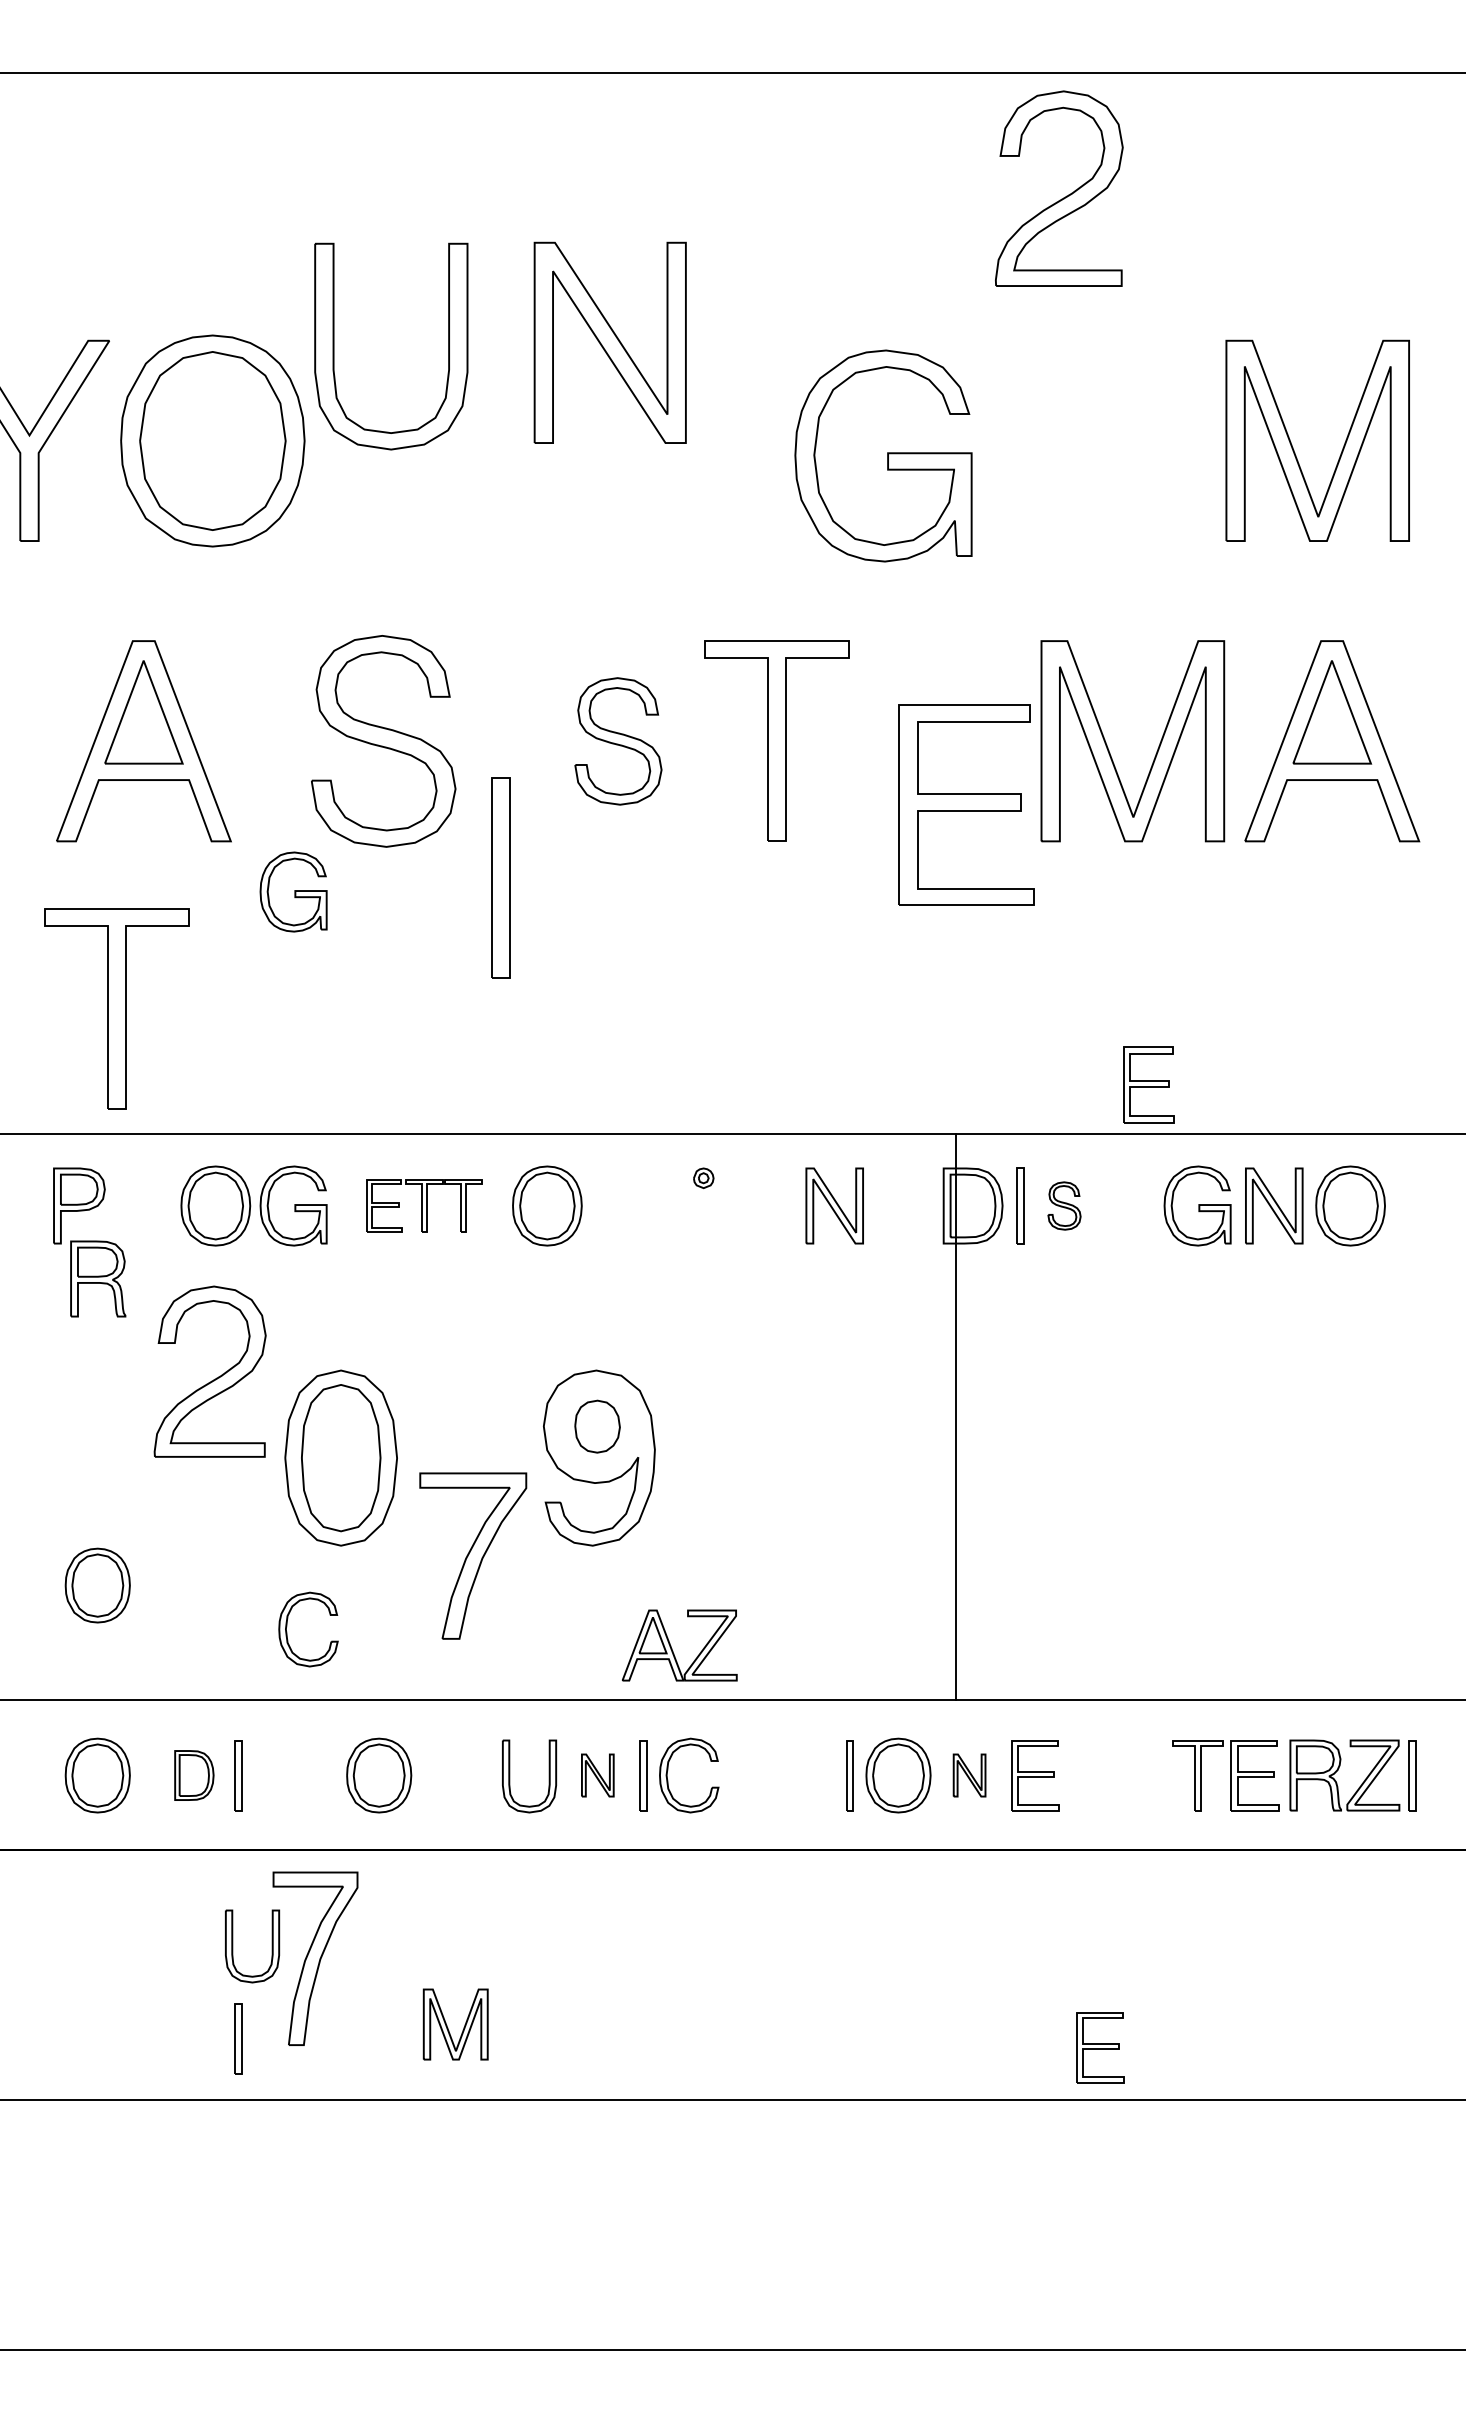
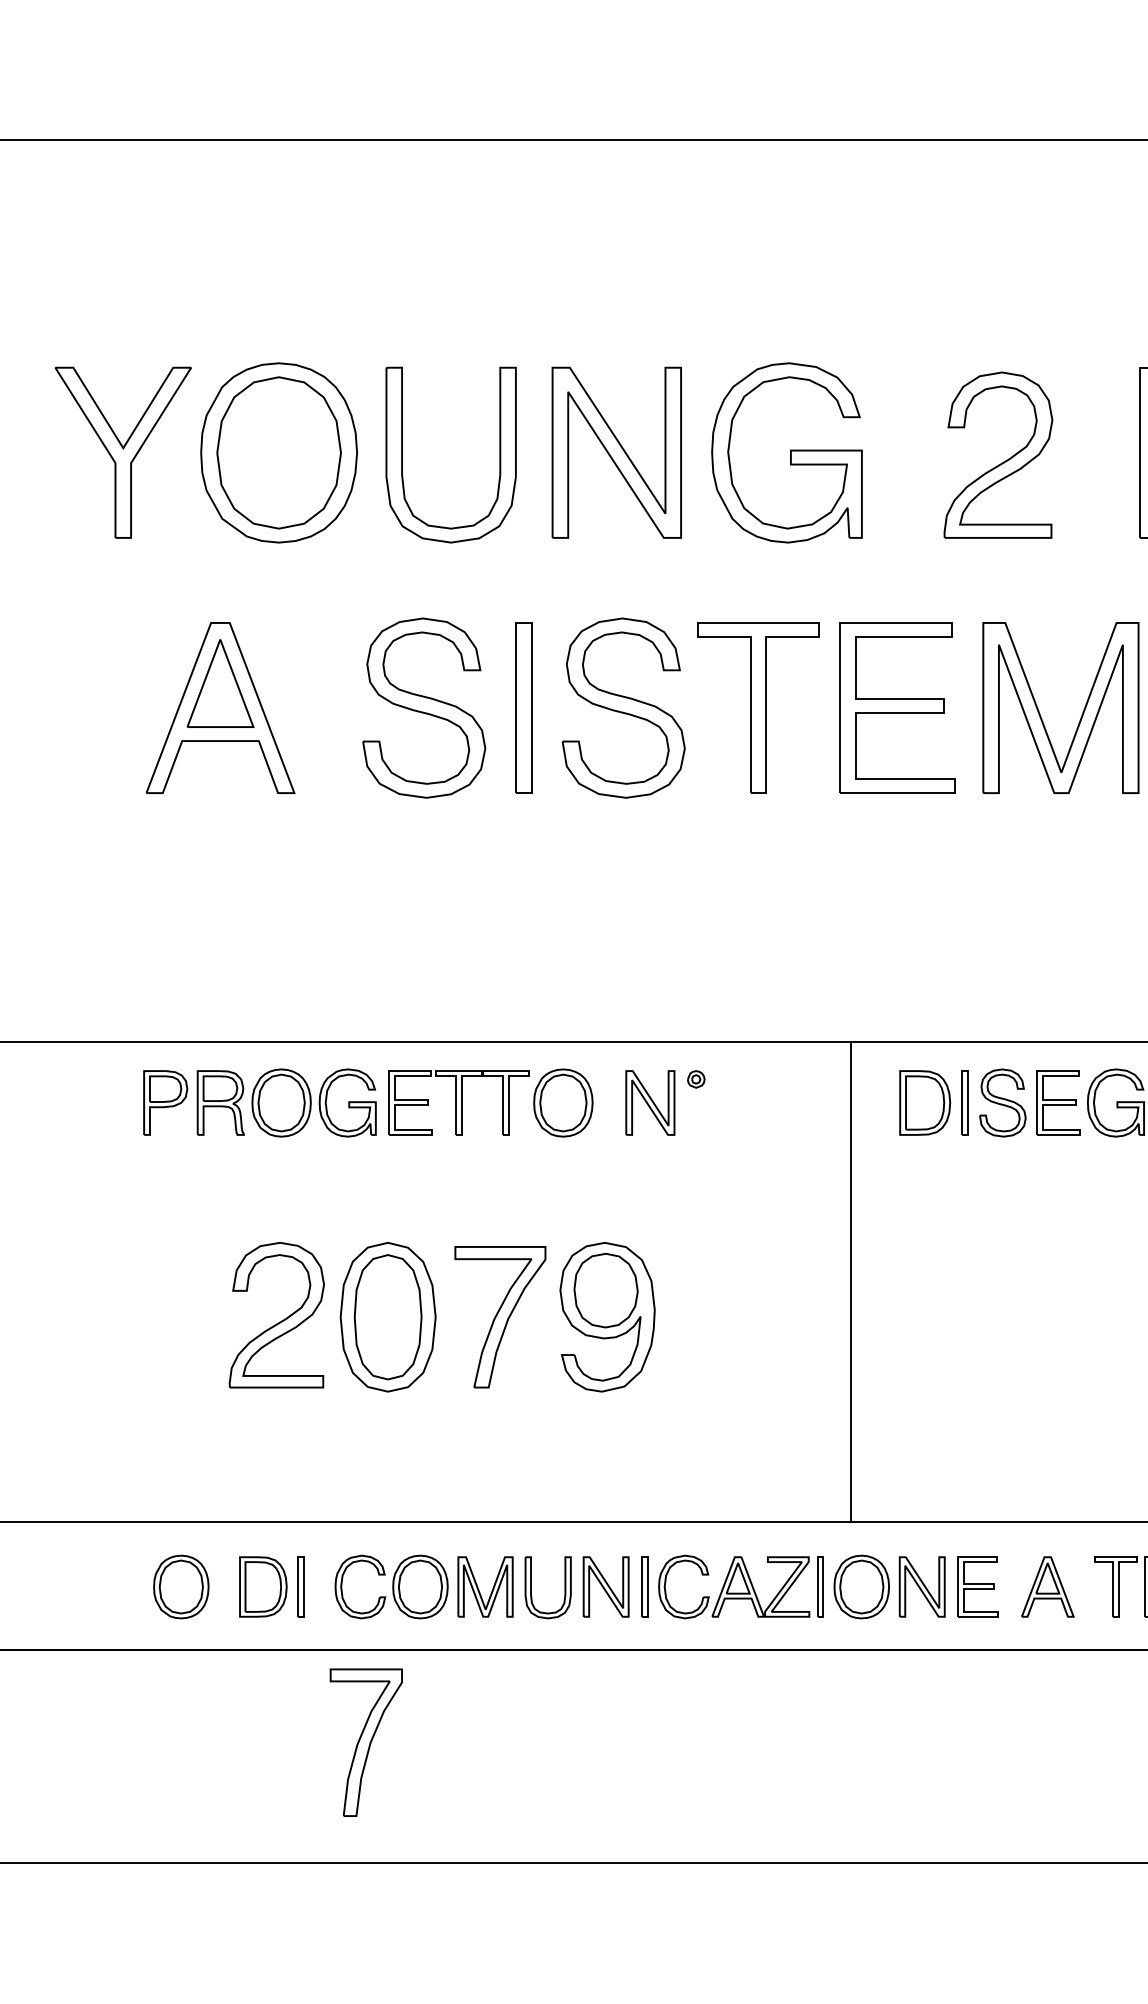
part: (1063, 197) -> (1001, 462), moved
part: (609, 342) -> (616, 452), moved
part: (334, 346) -> (402, 455), moved
part: (883, 455) -> (786, 452), moved
part: (618, 741) -> (623, 708), size x1.67
part: (966, 804) -> (897, 707), moved
part: (500, 877) -> (523, 707), moved
part: (293, 891) -> (347, 835), removed
part: (116, 1008) -> (197, 935), removed
part: (1148, 1084) -> (1058, 1102), moved
part: (424, 1205) -> (458, 1102), size x1.43
part: (834, 1205) -> (650, 1102), moved
part: (1064, 1205) -> (1002, 1102), size x1.67
part: (98, 1278) -> (221, 1102), moved
part: (213, 1379) -> (279, 1321), moved
line: (956, 1416) -> (850, 1281), moved
part: (597, 1426) -> (605, 1290), size x1.67
part: (473, 1555) -> (500, 1316), moved
part: (97, 1585) -> (181, 1425), removed
part: (287, 1631) -> (342, 1588), moved
part: (672, 1648) -> (754, 1589), moved
part: (194, 1775) -> (263, 1586), size x1.43
part: (597, 1775) -> (605, 1586), size x1.67
part: (969, 1775) -> (922, 1586), size x1.67
part: (1117, 1775) -> (1047, 1586), added
part: (233, 1946) -> (296, 1732), removed
part: (448, 2027) -> (479, 1589), moved
part: (238, 2038) -> (300, 1810), removed
part: (1100, 2047) -> (1033, 1818), removed

